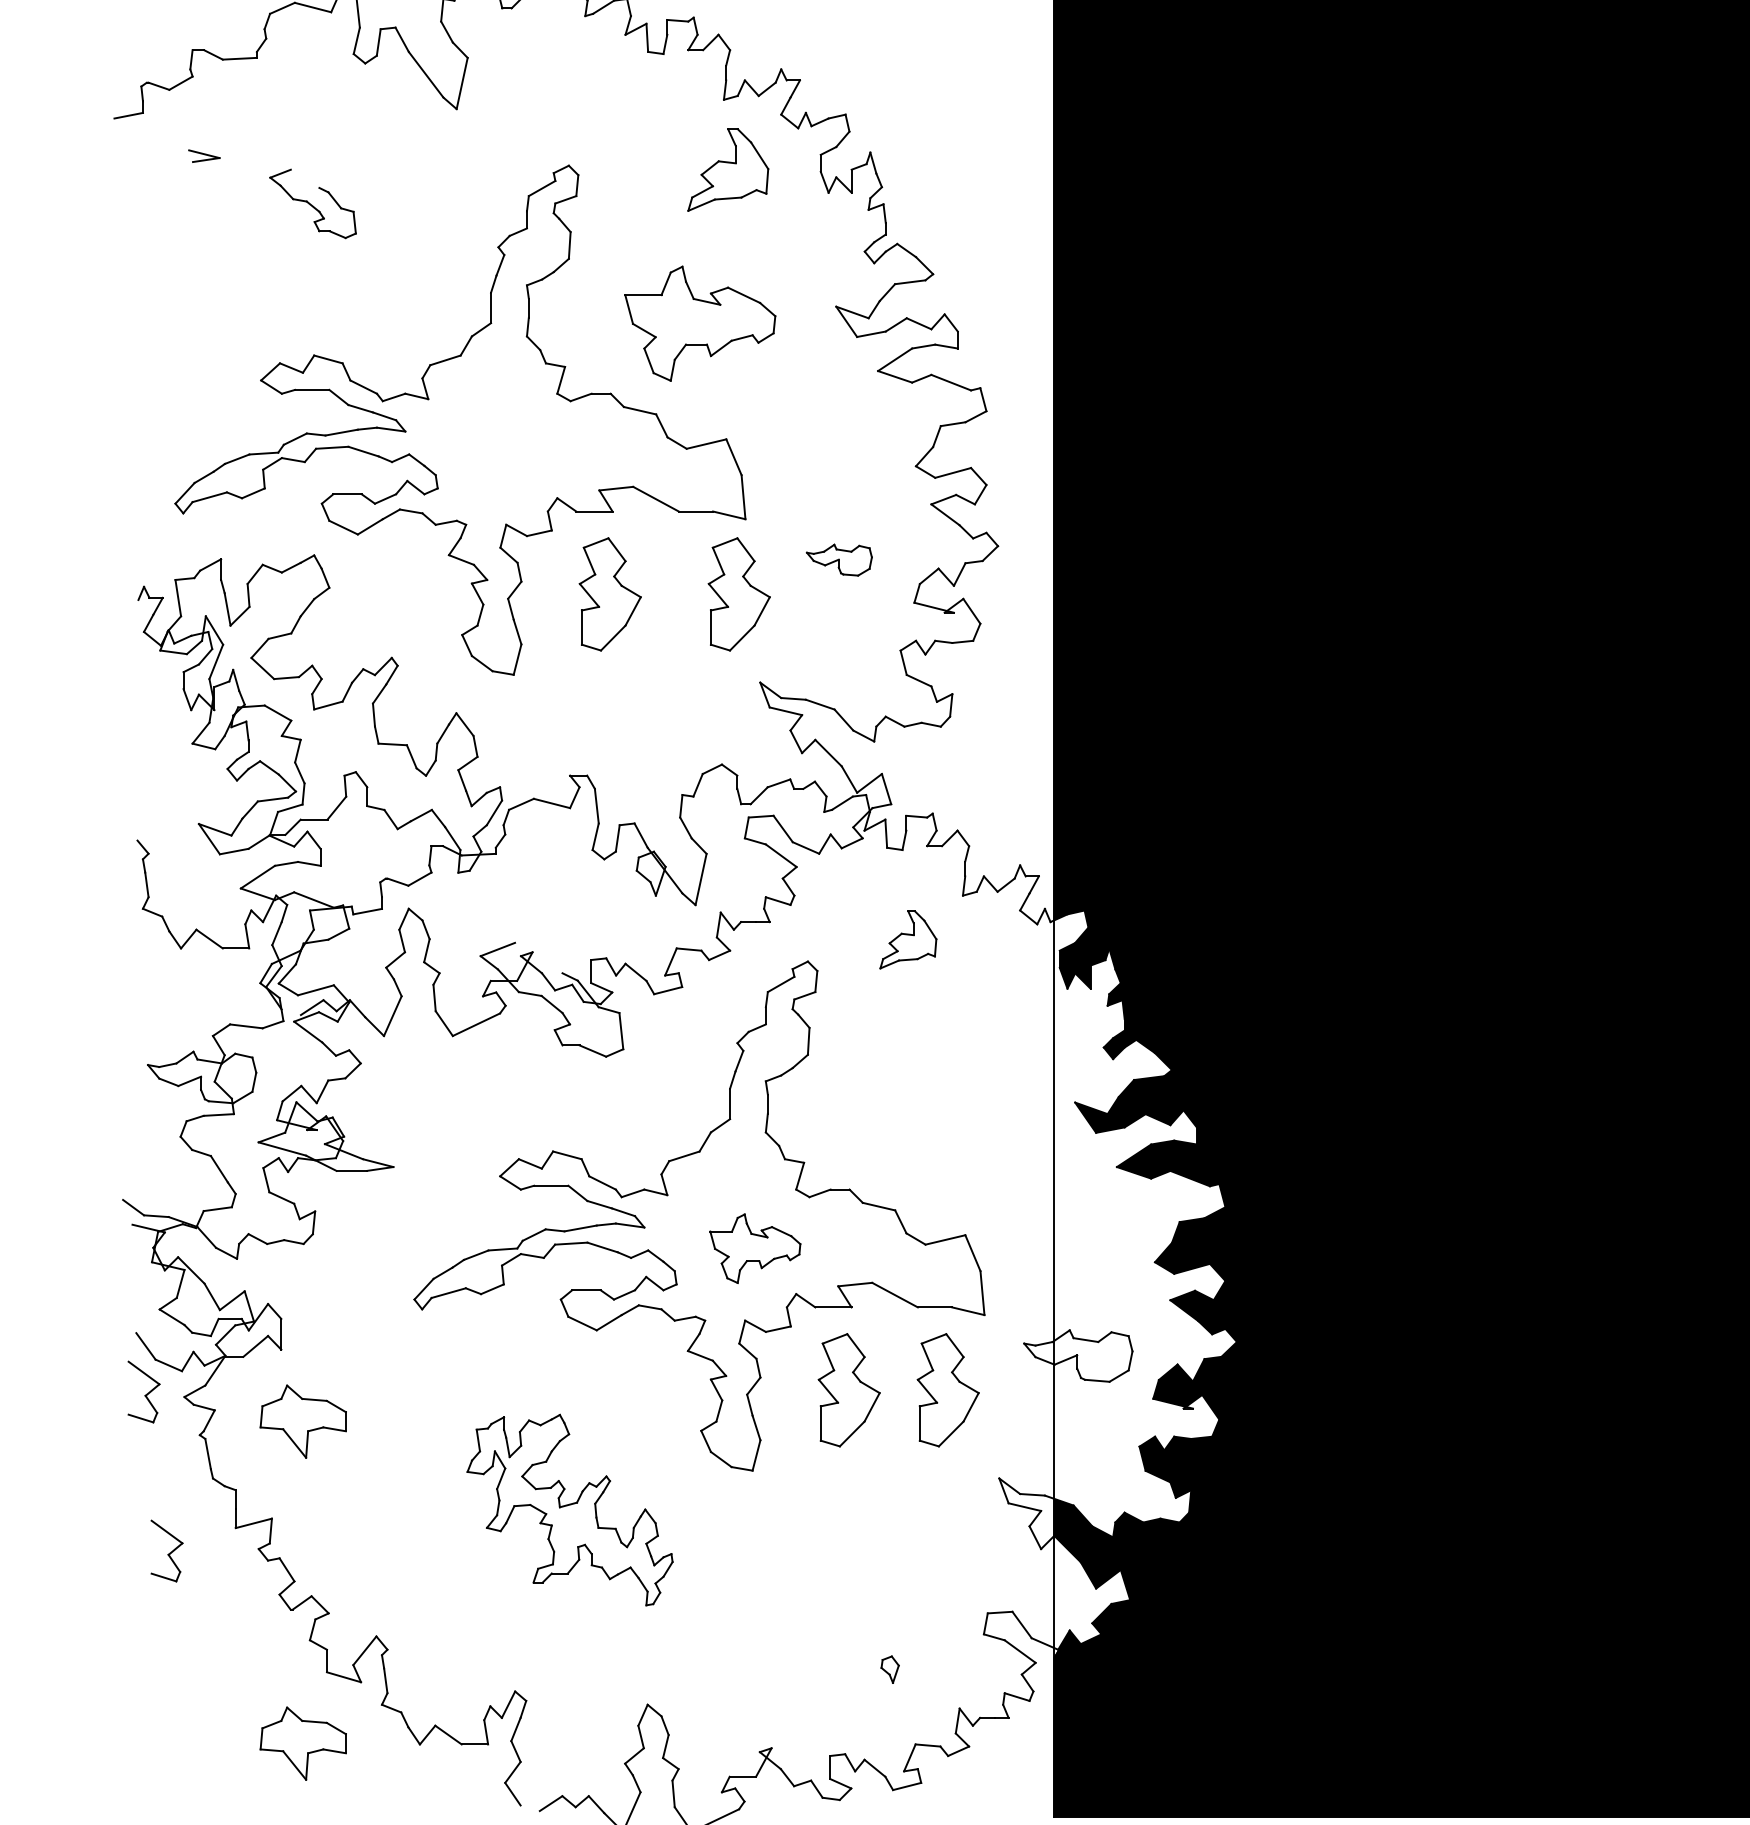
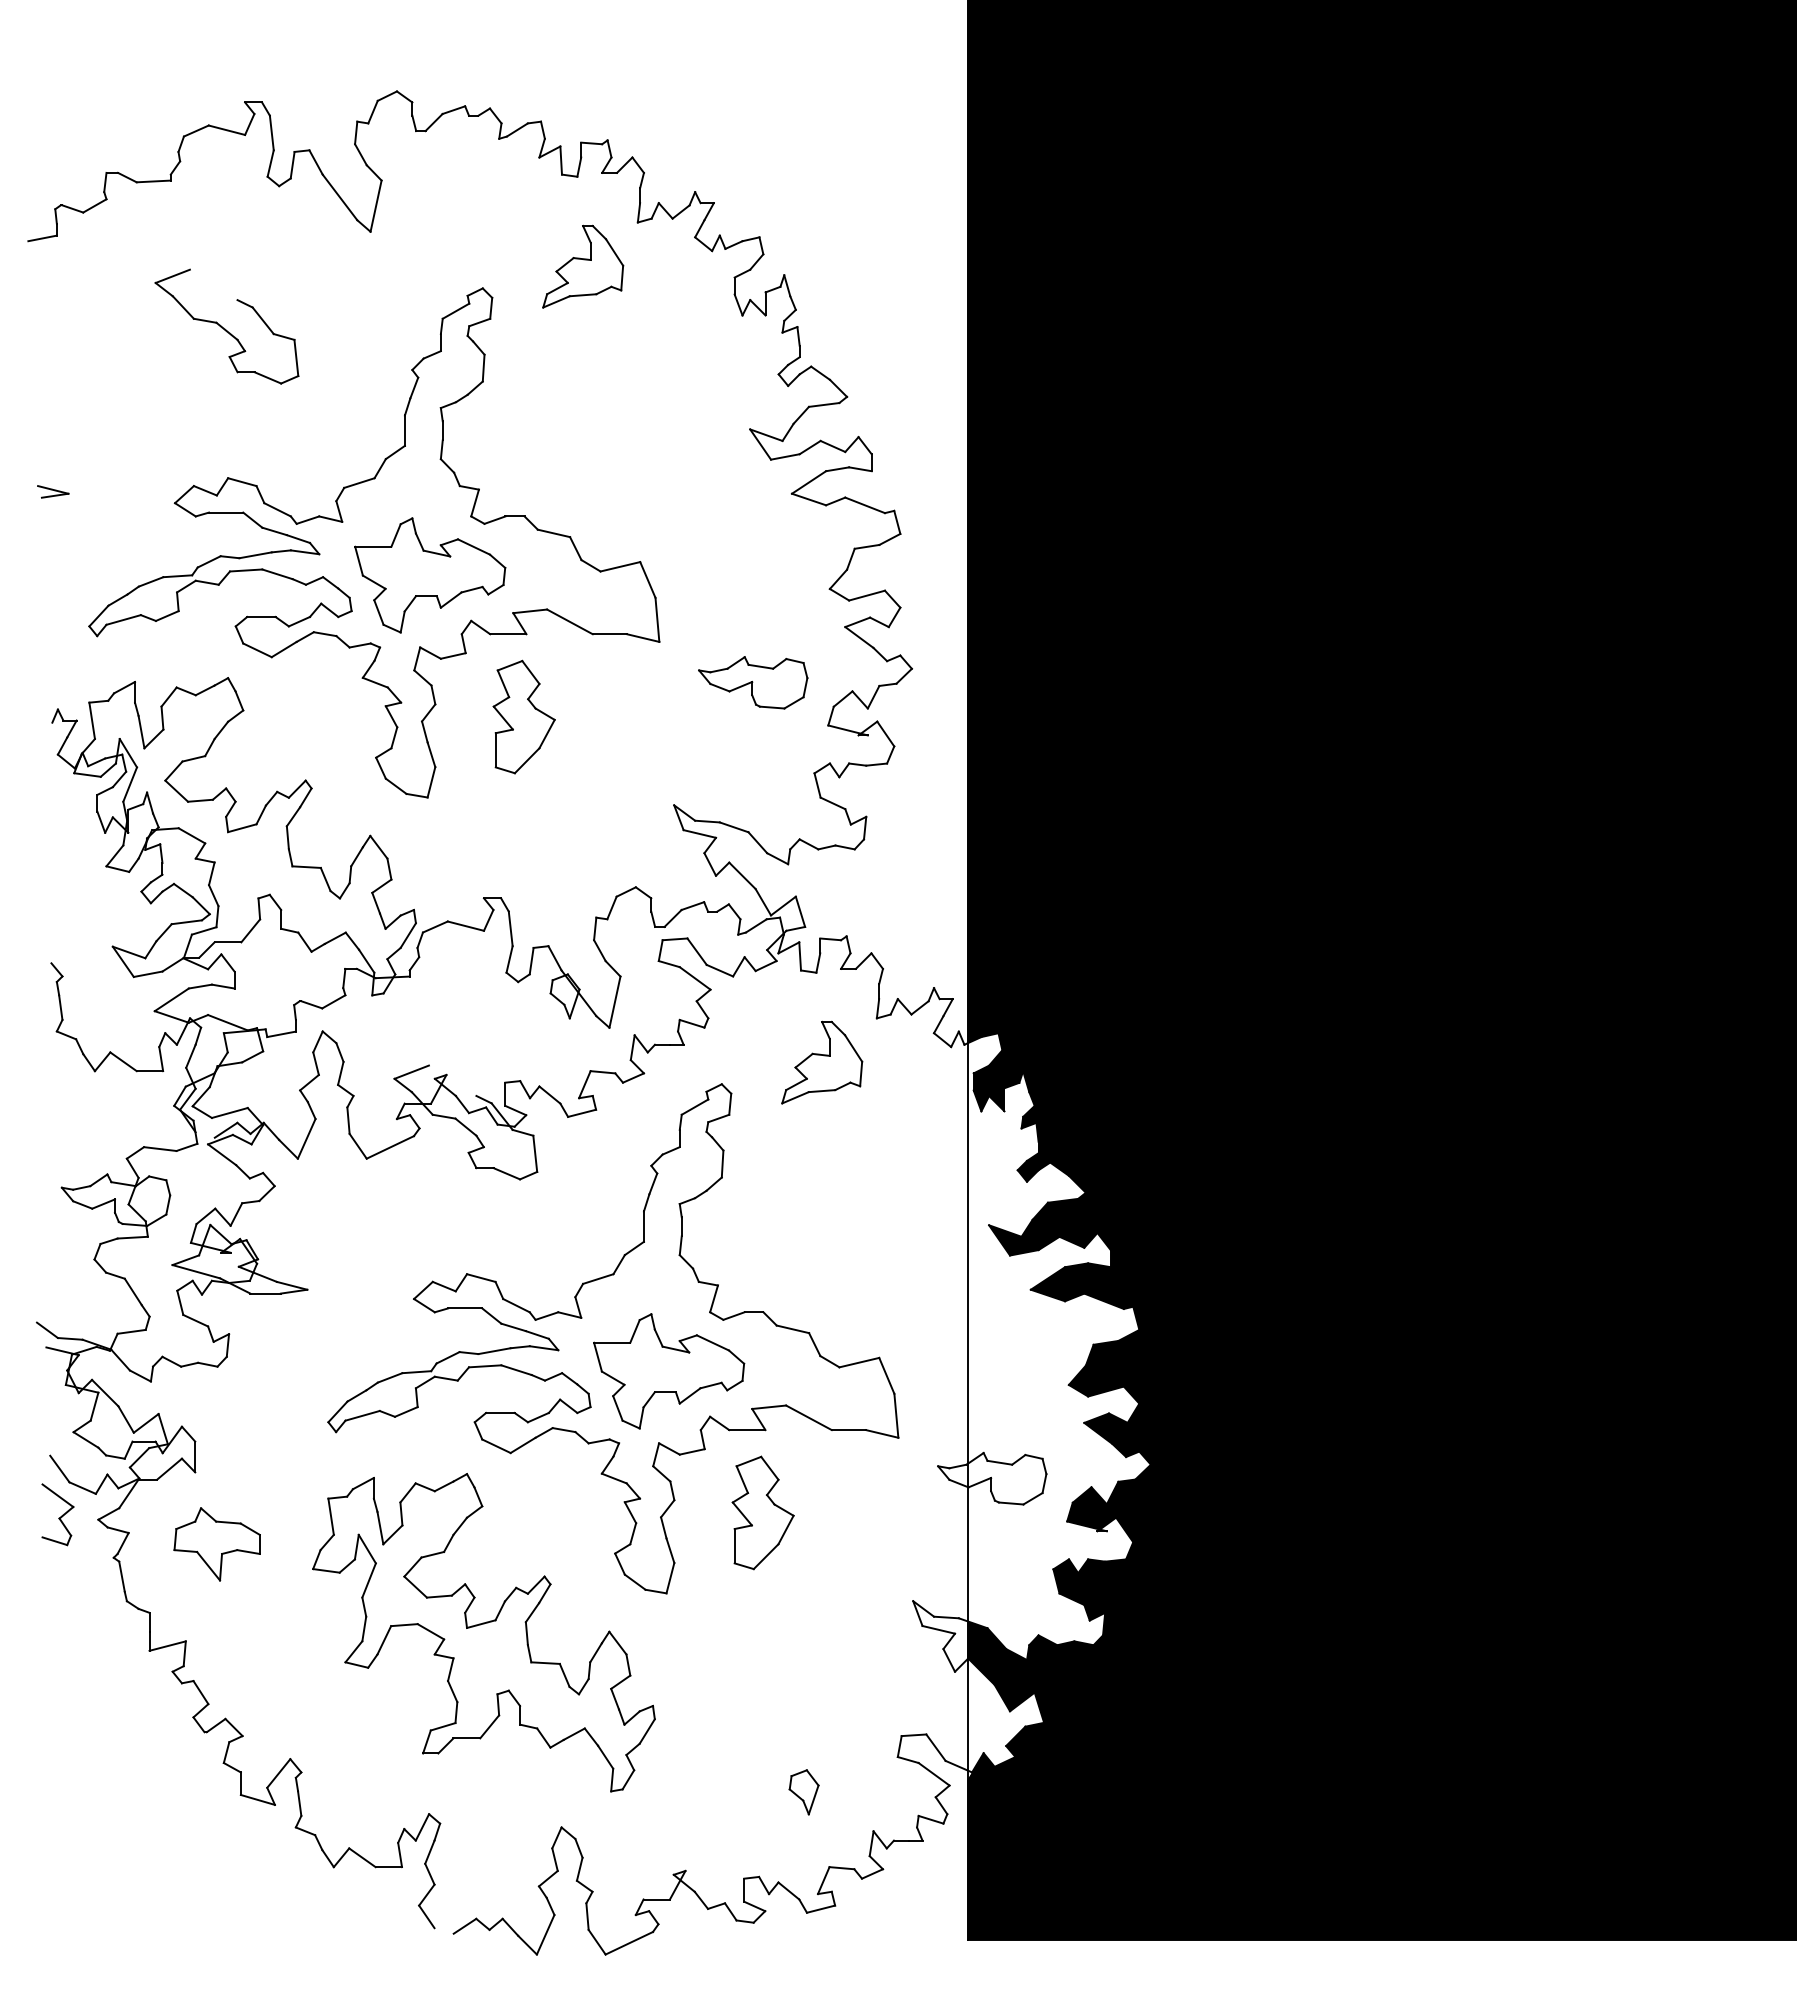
part: (204, 155) -> (53, 491), moved
part: (728, 169) -> (583, 266), moved
part: (312, 203) -> (226, 326), size x1.67
part: (700, 323) -> (430, 575), moved
part: (839, 559) -> (753, 682), size x1.67
part: (738, 593) -> (652, 716), removed
part: (908, 939) -> (822, 1062), size x1.43
part: (755, 1248) -> (669, 1371), size x1.67
part: (947, 1389) -> (861, 1512), removed
part: (569, 1509) -> (483, 1632), size x1.67
part: (166, 1550) -> (80, 1673), removed
part: (889, 1669) -> (803, 1792), size x1.67
part: (302, 1743) -> (216, 1866), removed

